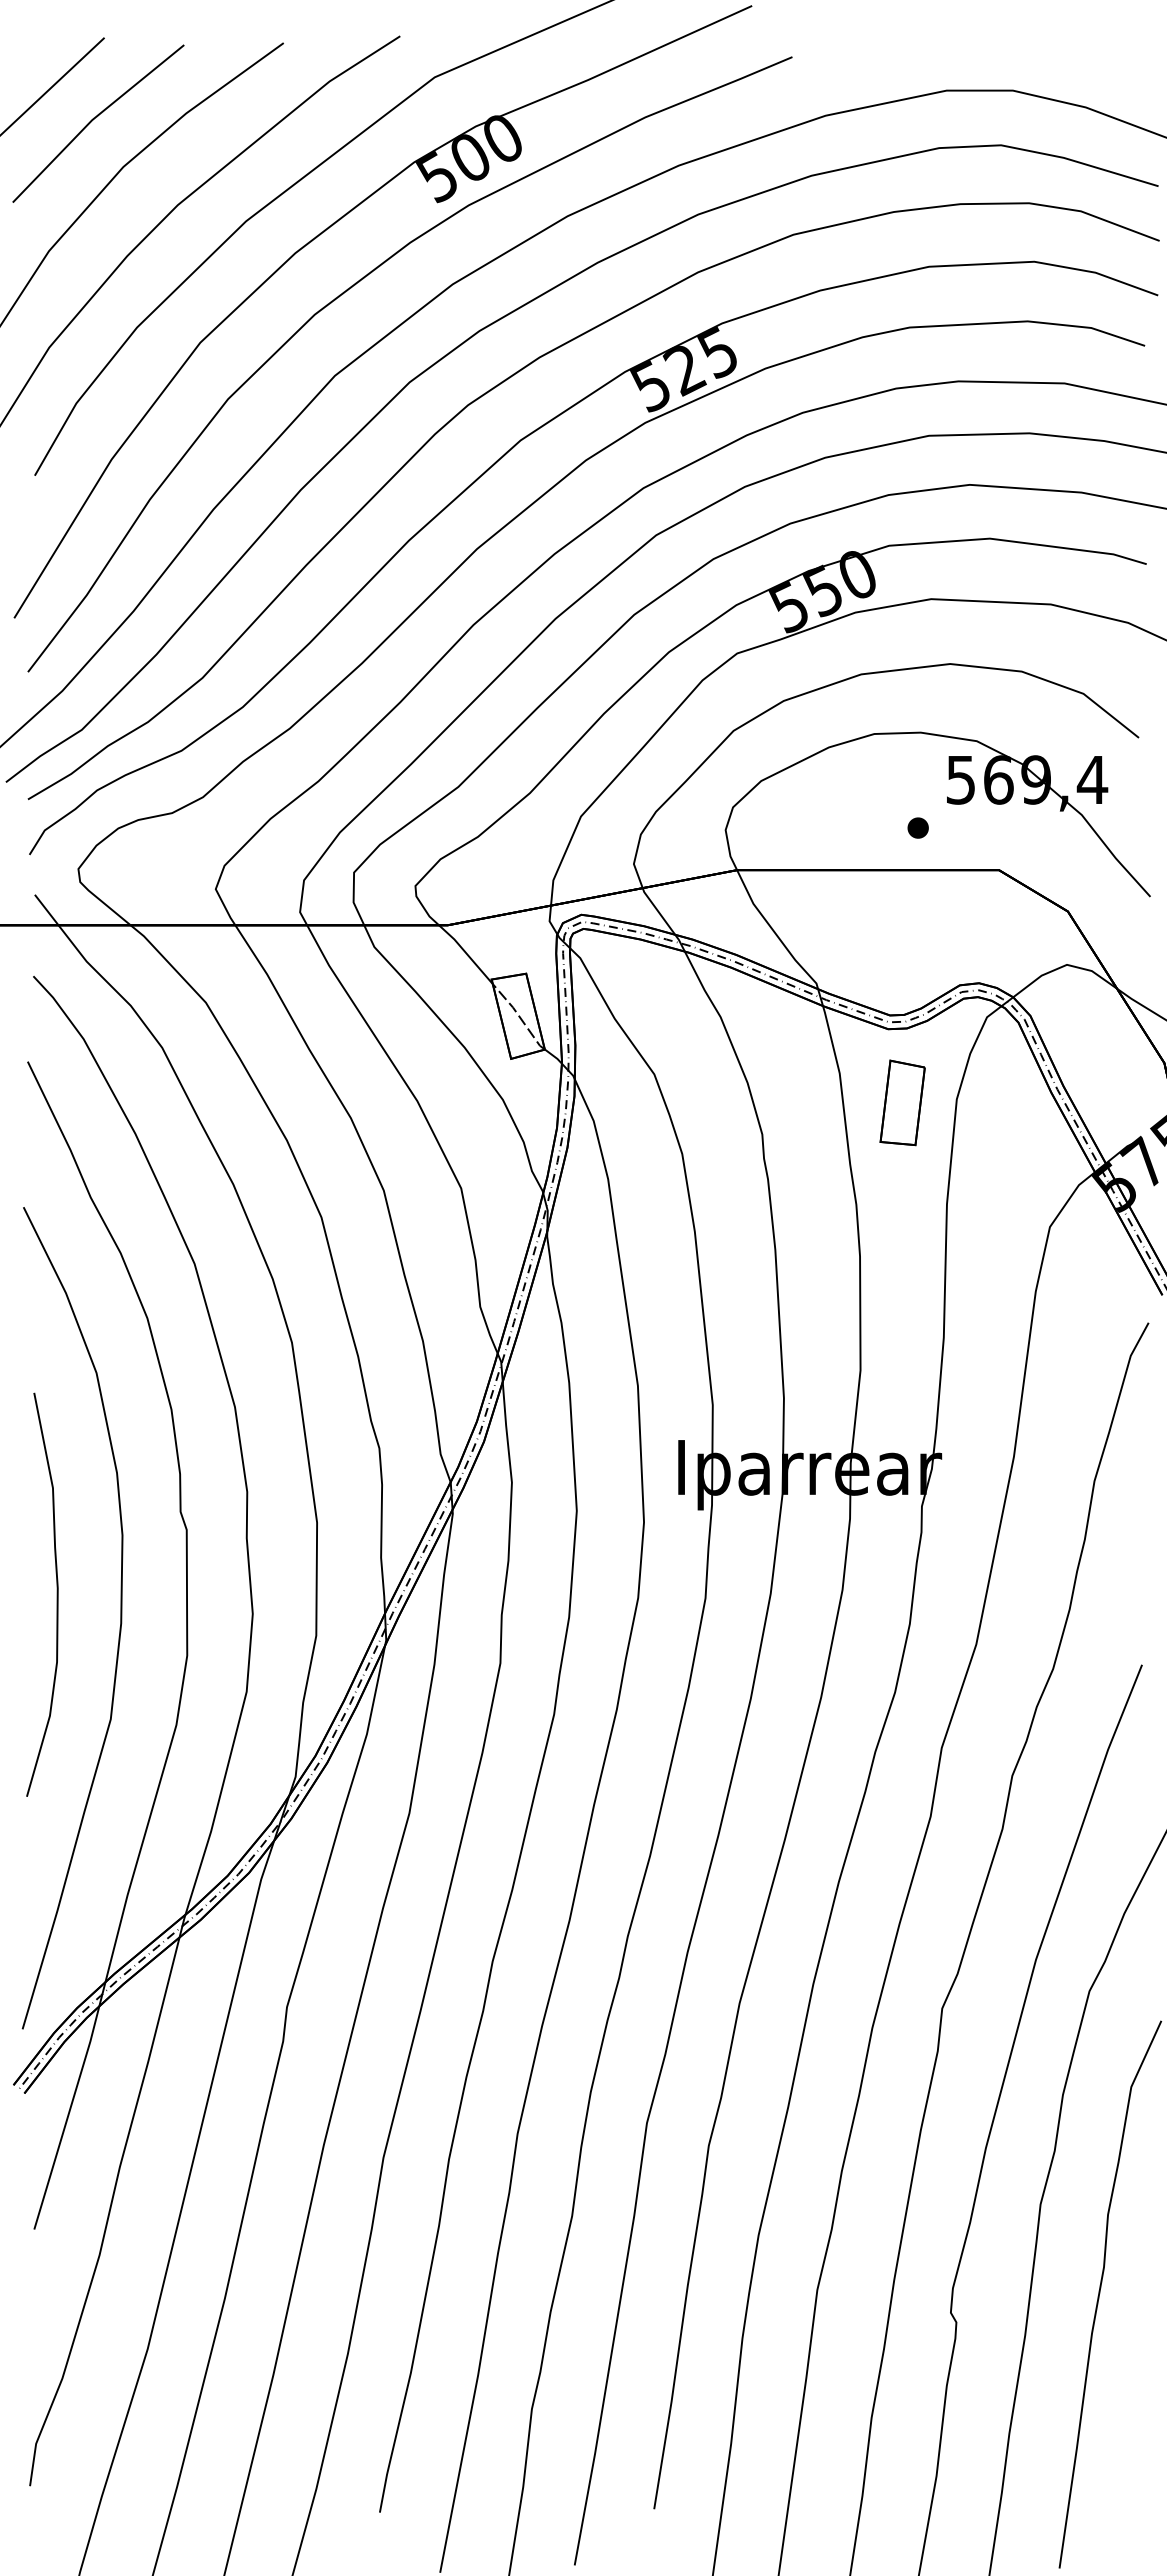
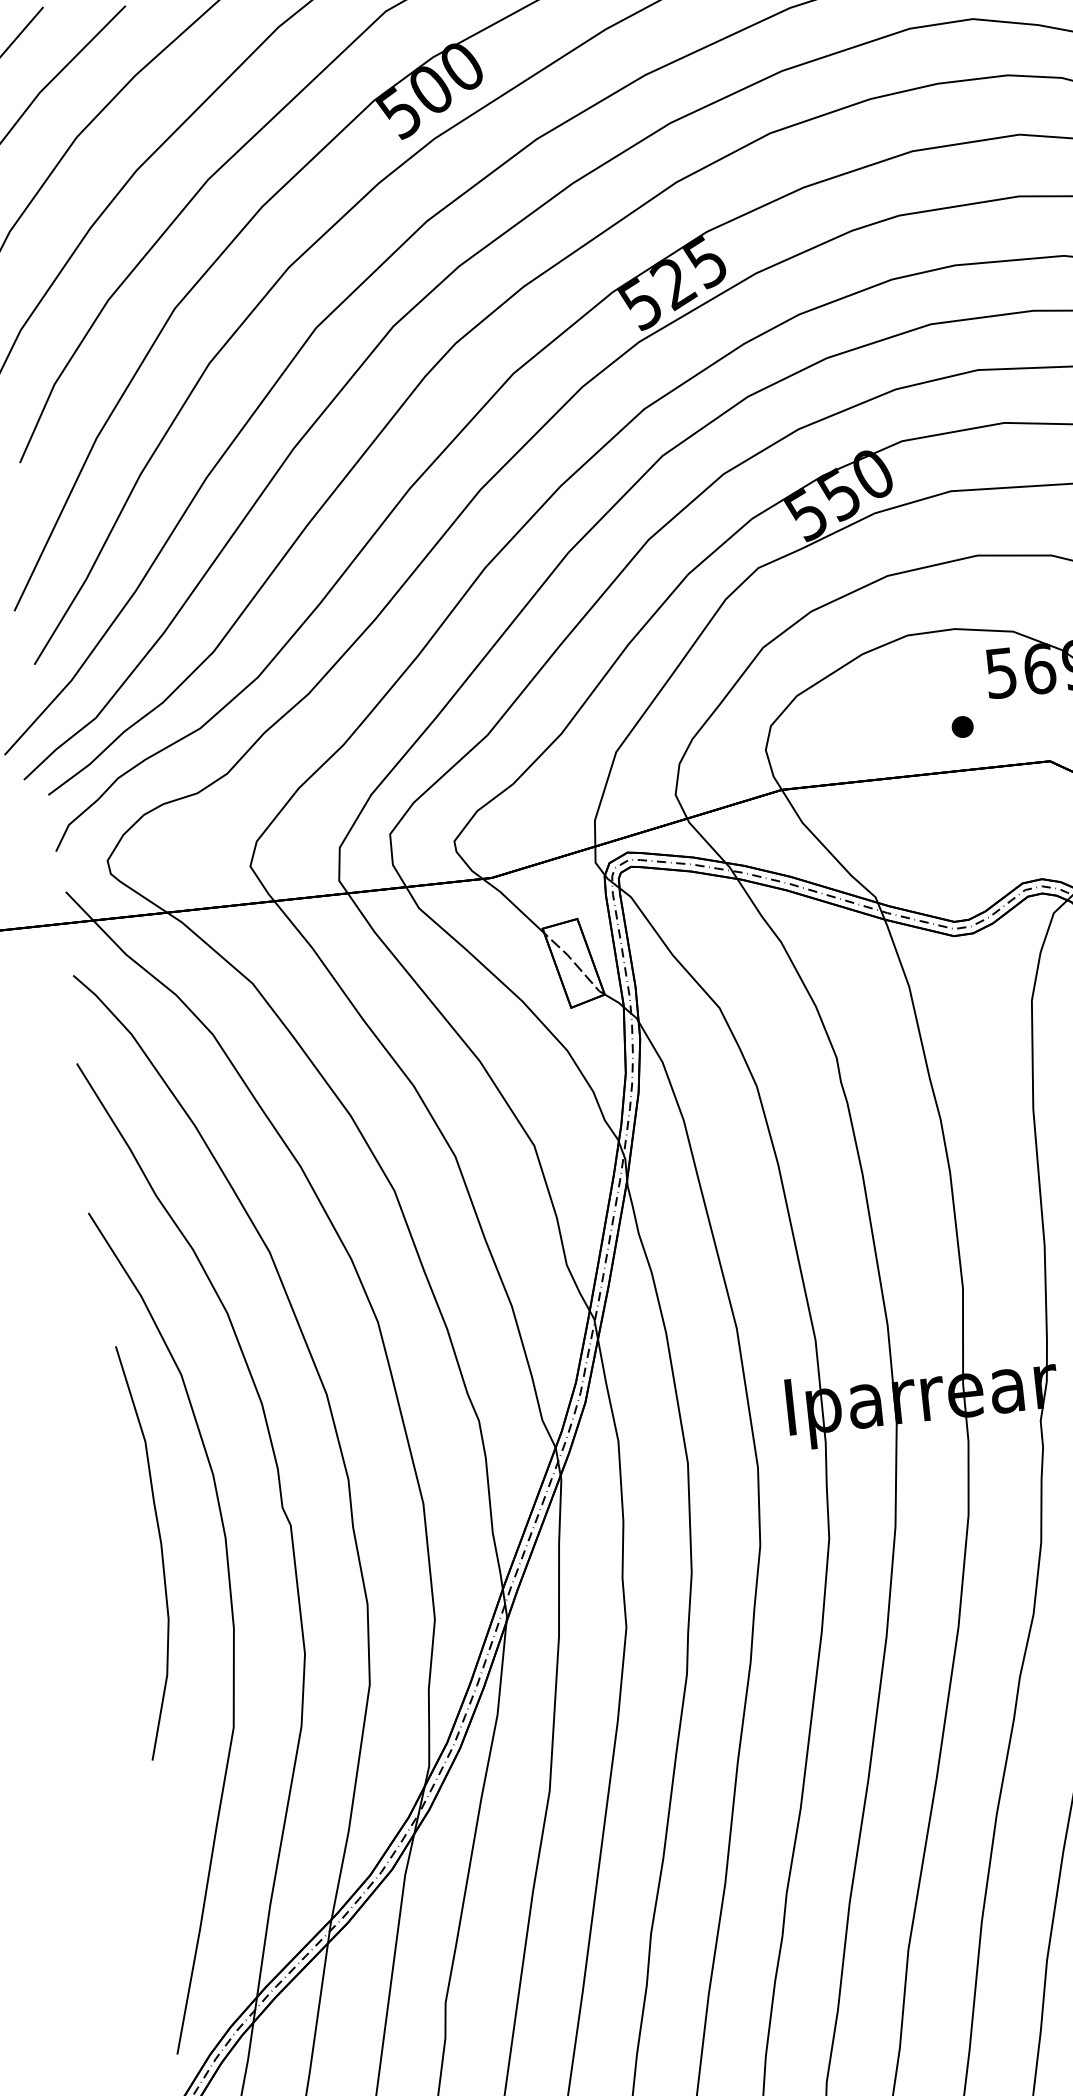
part: (902, 1102) -> (976, 1009), removed
curve: (56, 1594) -> (160, 1550), moved

